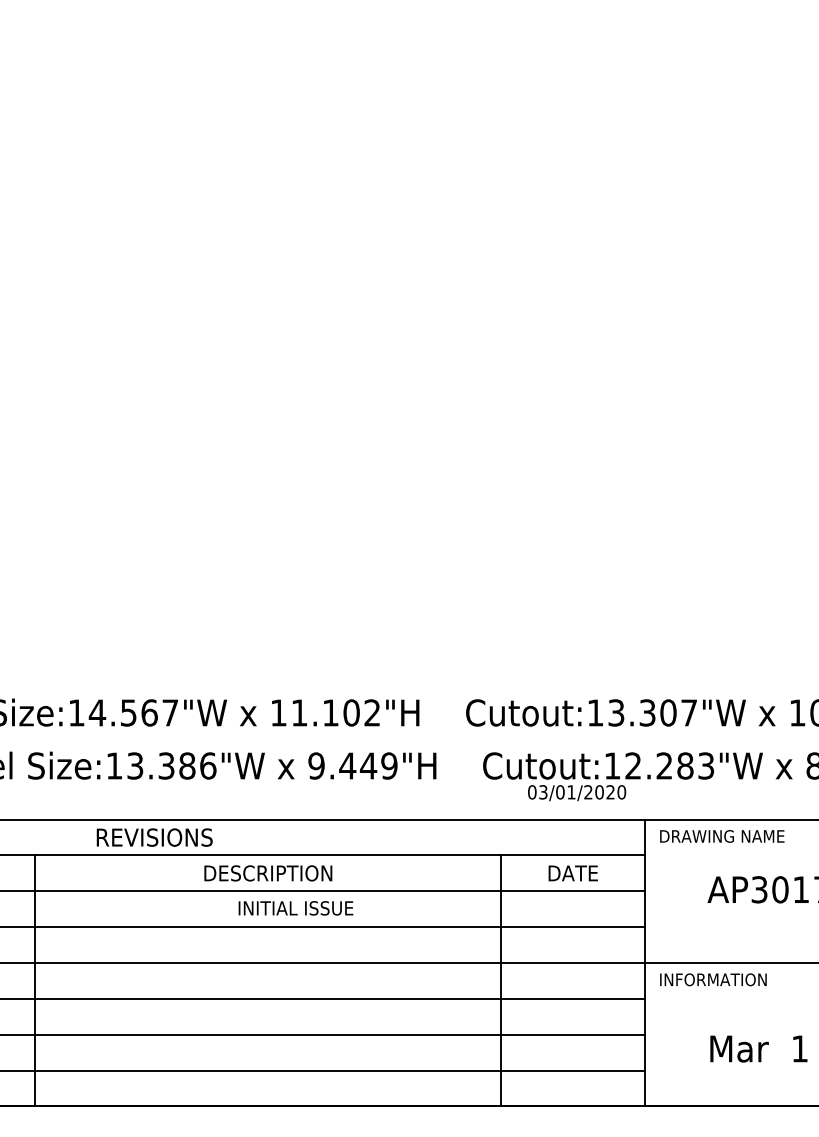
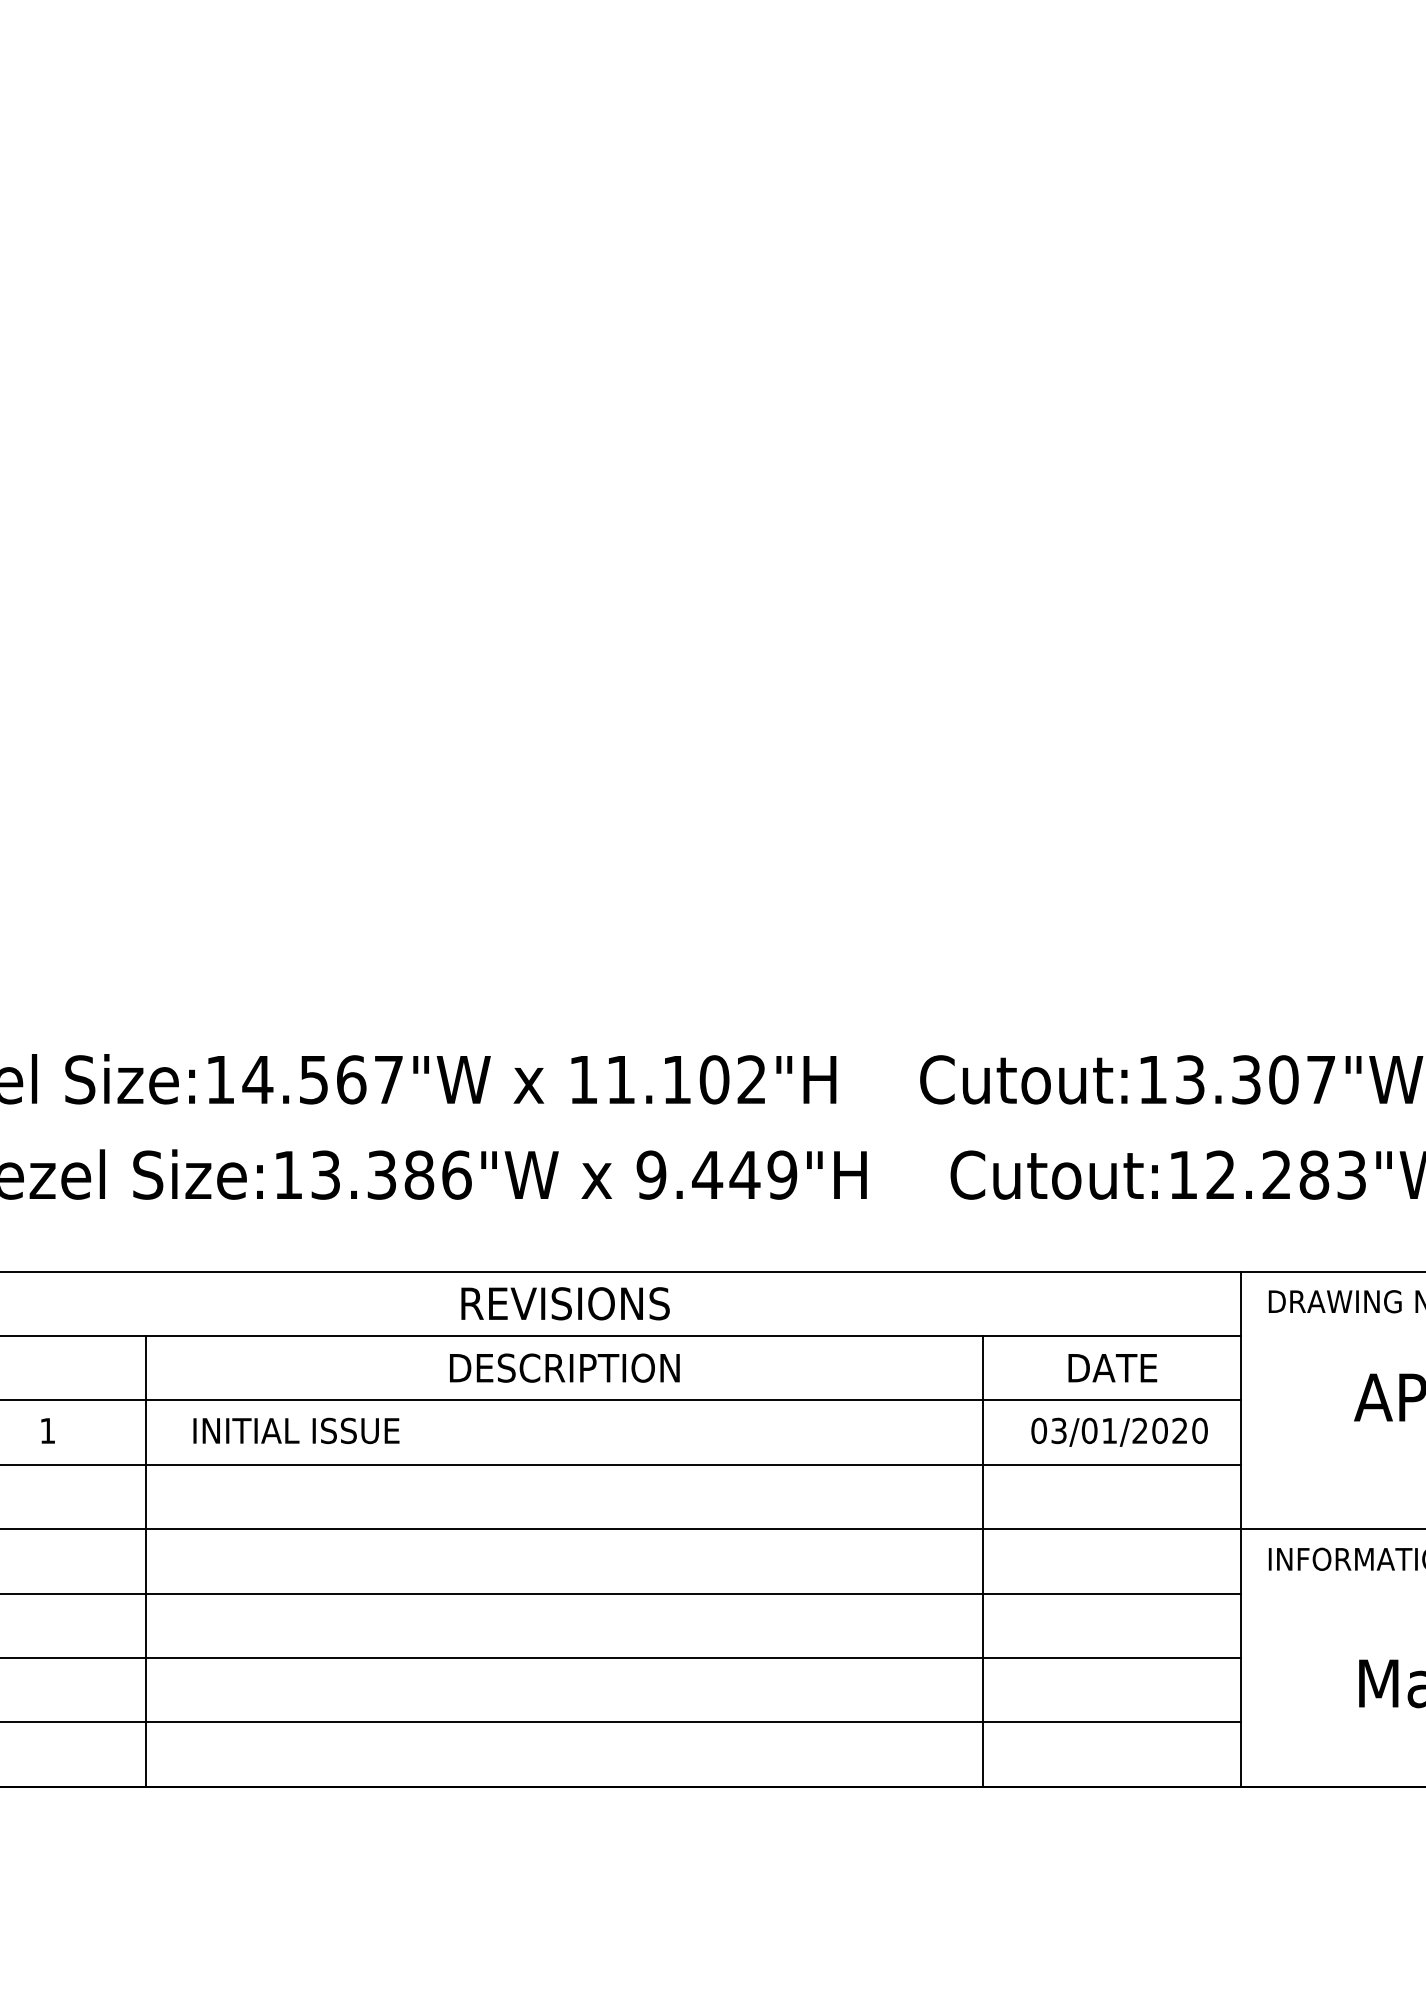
text: (577, 793) -> (1120, 1432), moved
text: (154, 837) -> (565, 1303), moved
text: (295, 908) -> (295, 1431), moved

